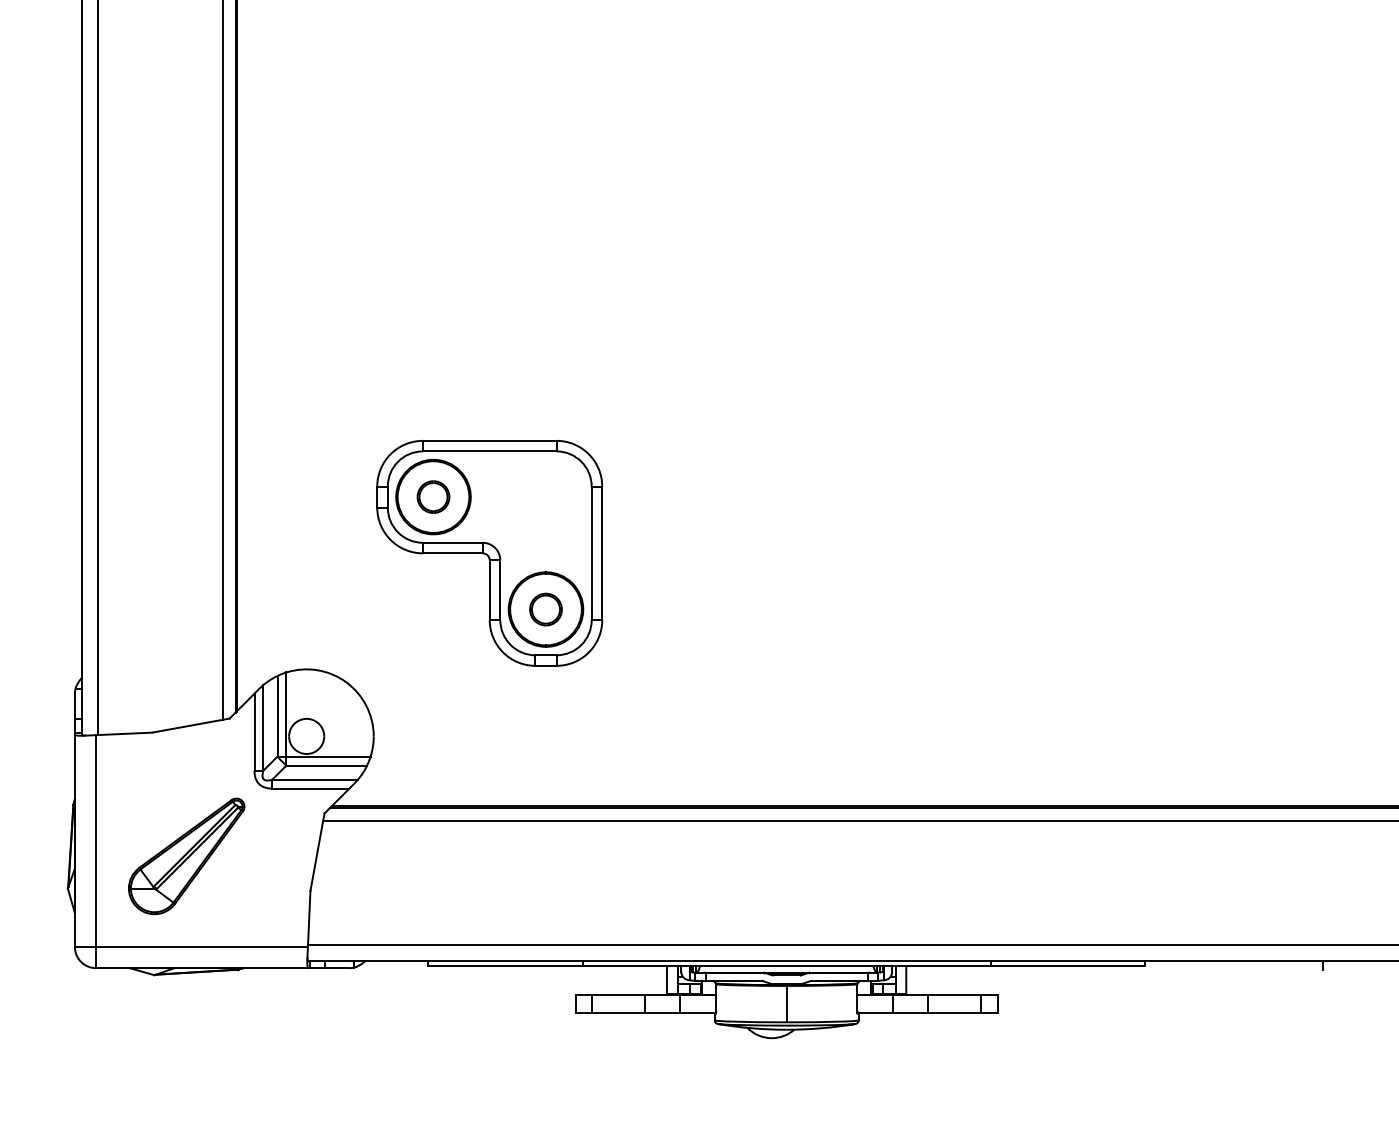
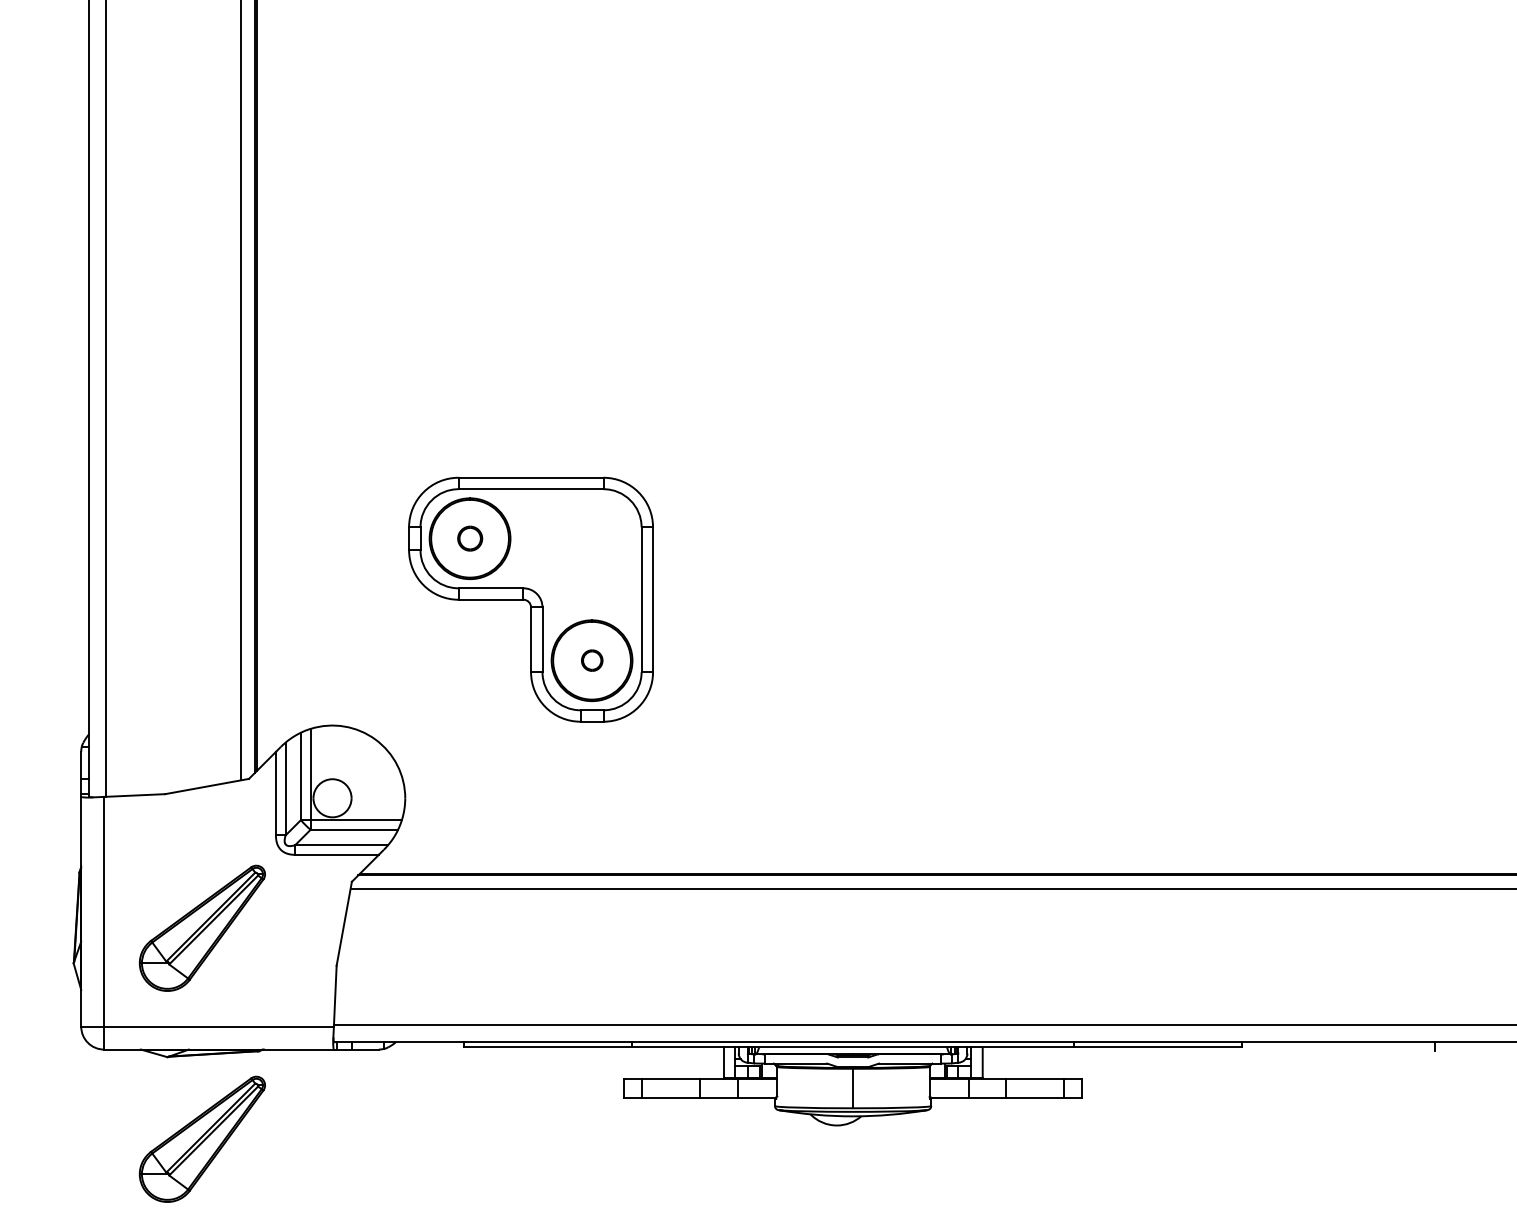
part: (433, 496) -> (470, 538), size x0.7
part: (546, 609) -> (592, 660), size x0.6
part: (185, 1050) -> (201, 1138), added

